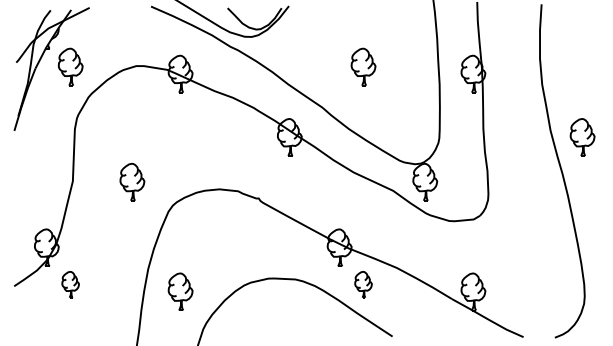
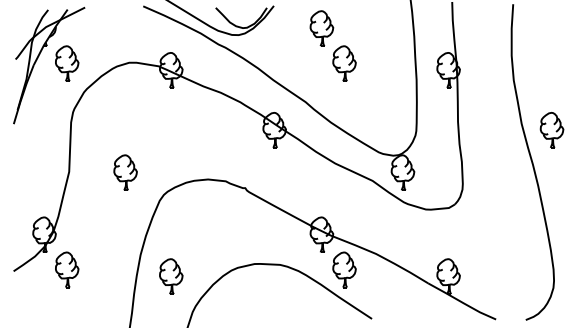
part: (339, 29) -> (321, 28), added
part: (70, 284) -> (66, 269), size x1.43
part: (363, 284) -> (344, 269), size x1.43

